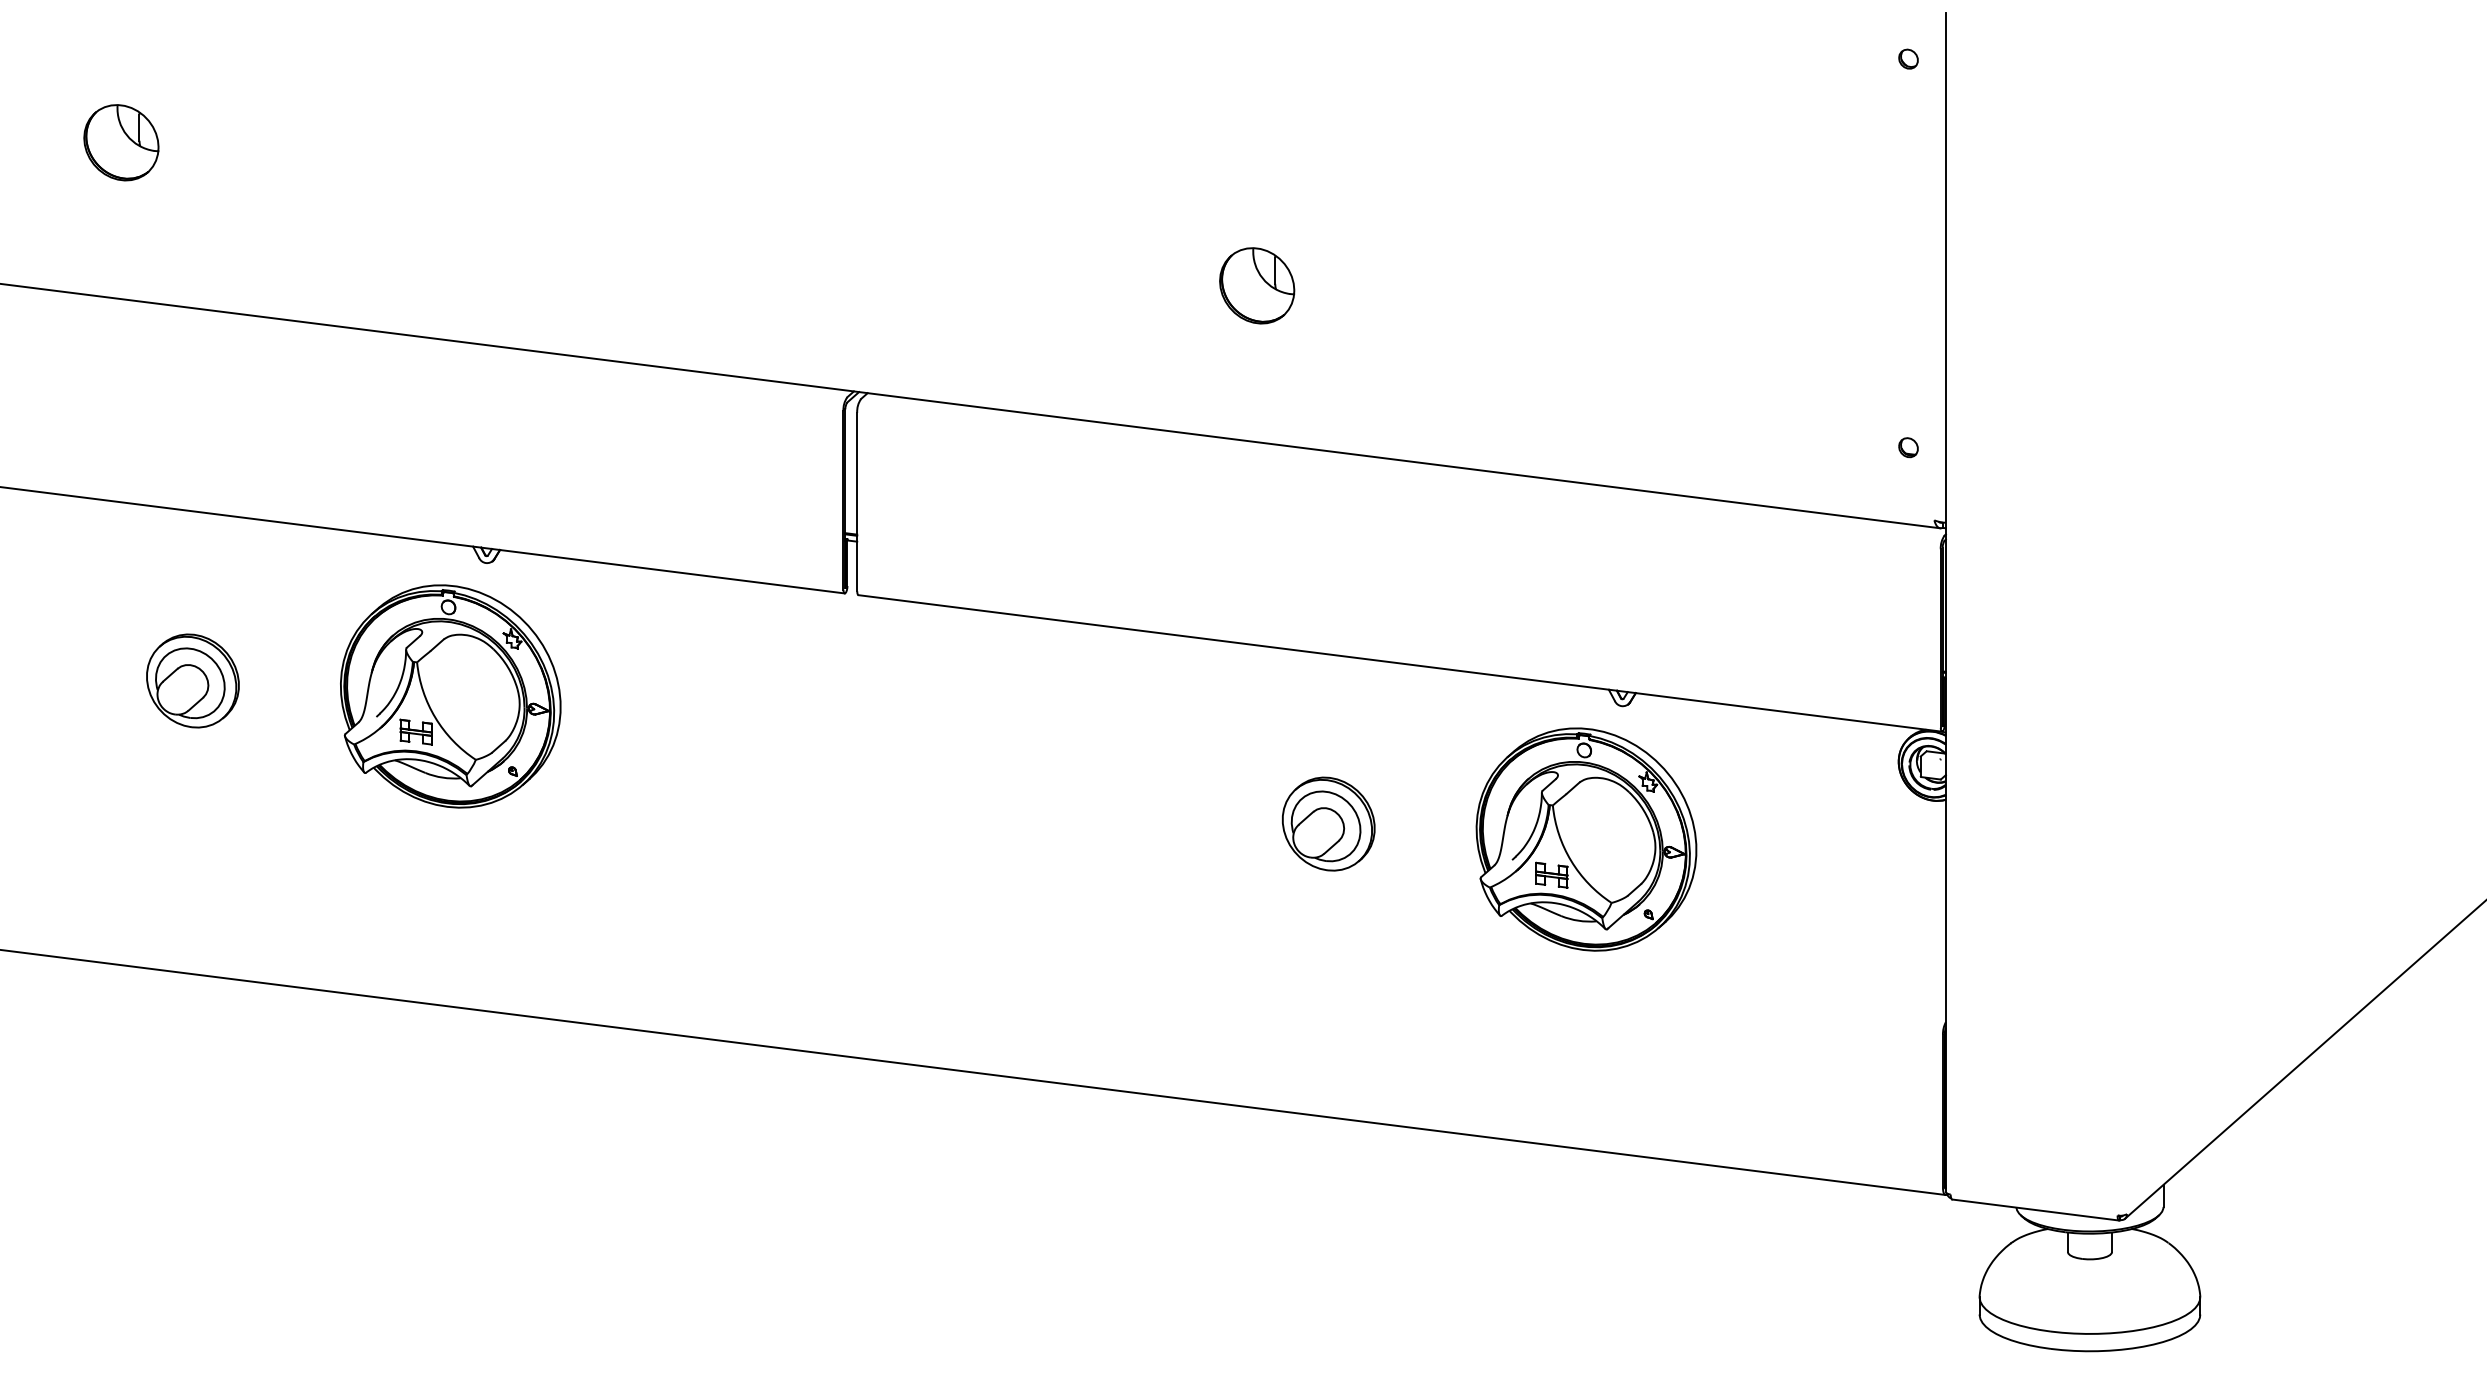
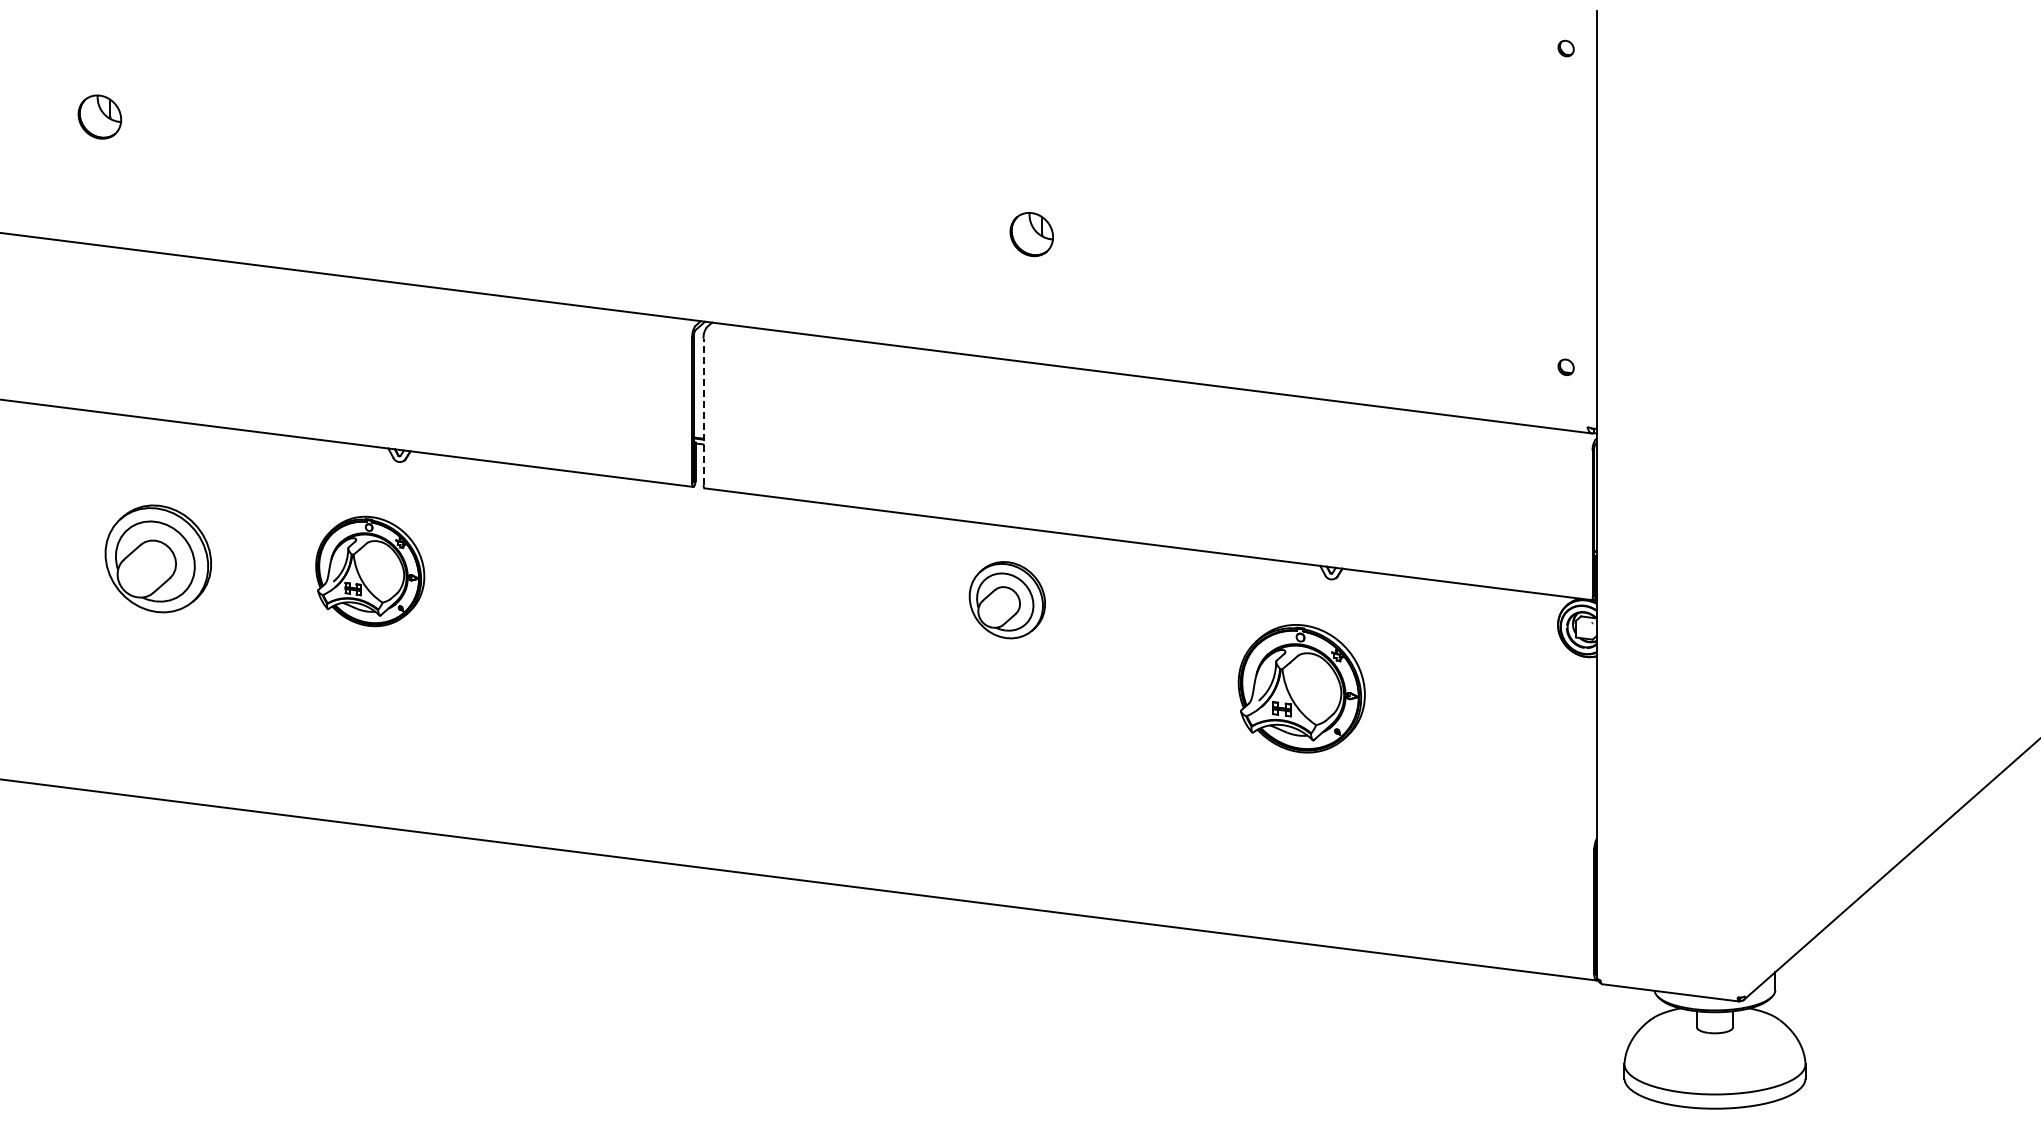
part: (120, 141) -> (99, 116), size x0.7
part: (1256, 285) -> (1031, 234), size x0.7
line: (857, 501) -> (703, 411), solid -> dashed
part: (192, 680) -> (158, 558), size x1.4
part: (451, 696) -> (370, 571), size x0.6
part: (1327, 824) -> (1006, 600), moved
part: (1585, 839) -> (1301, 688), size x0.7

